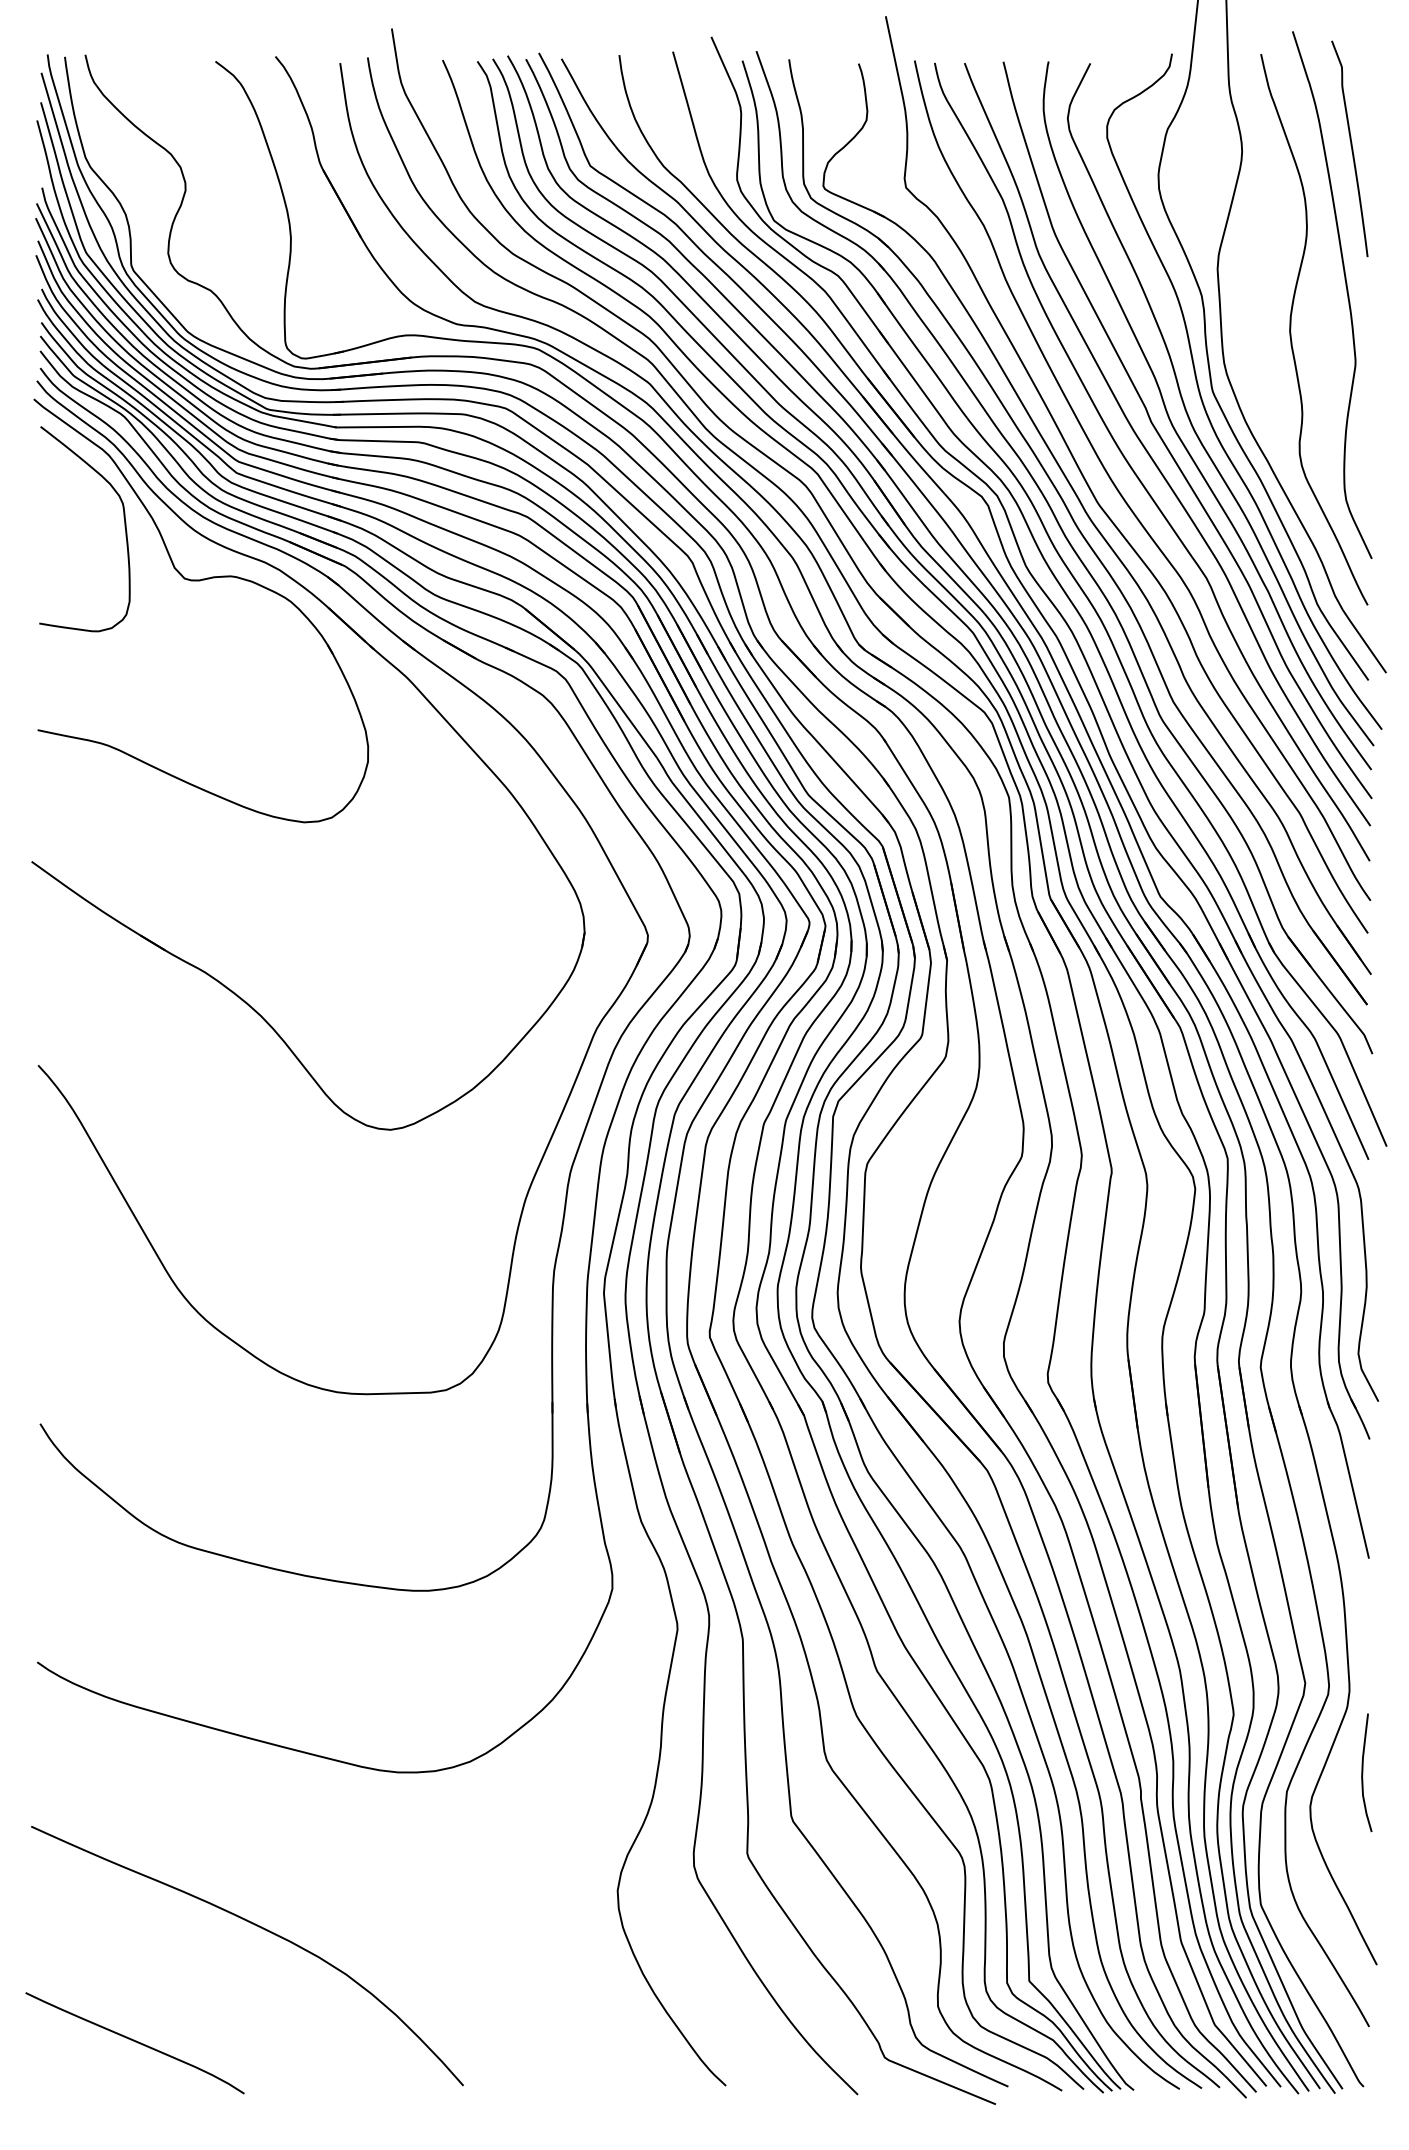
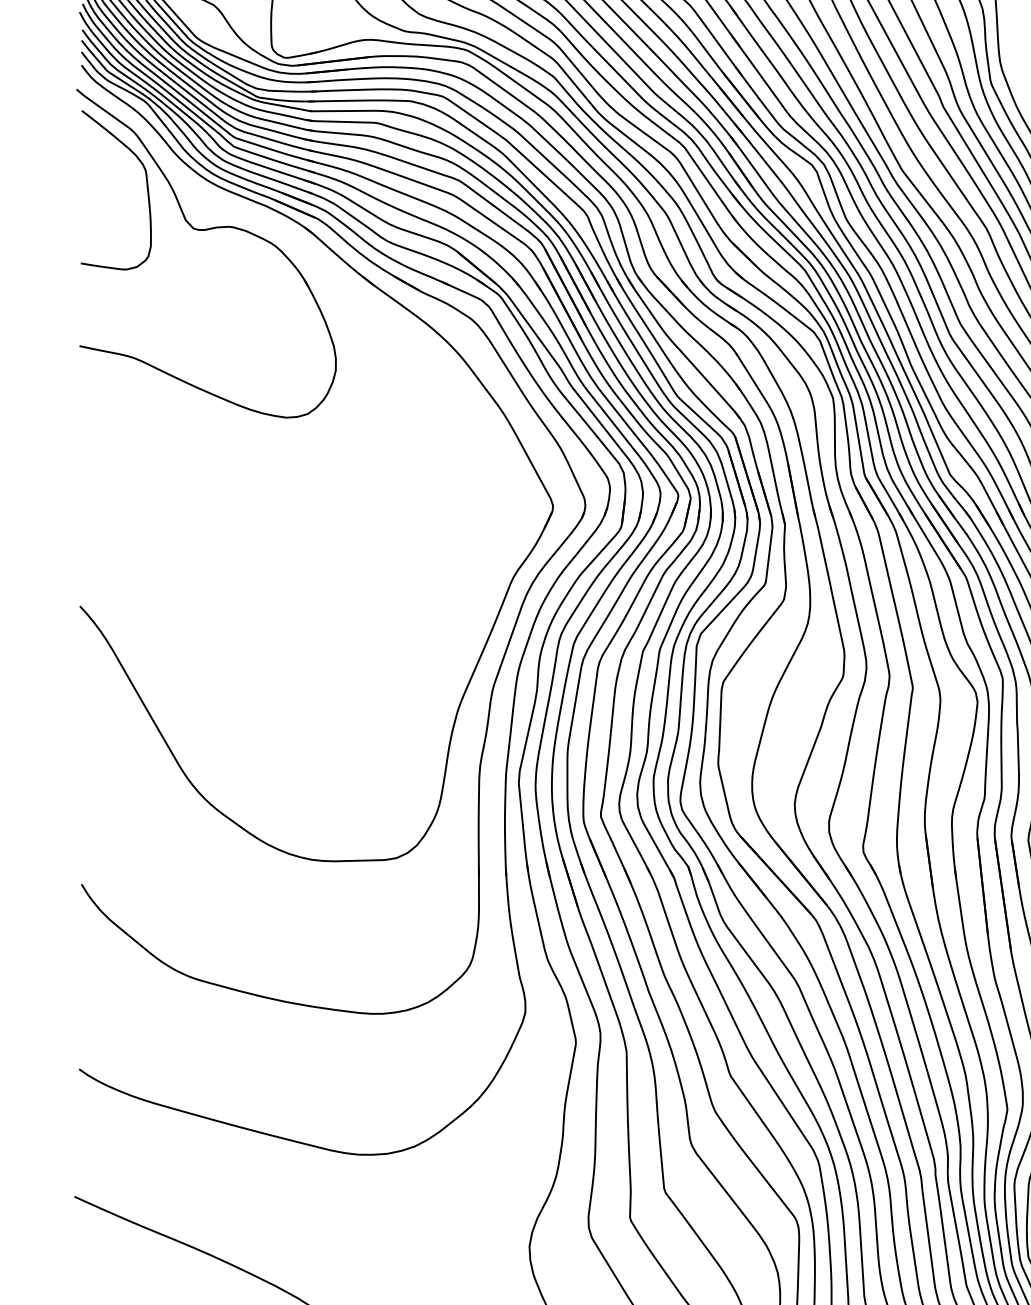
part: (387, 662) -> (350, 293), removed

